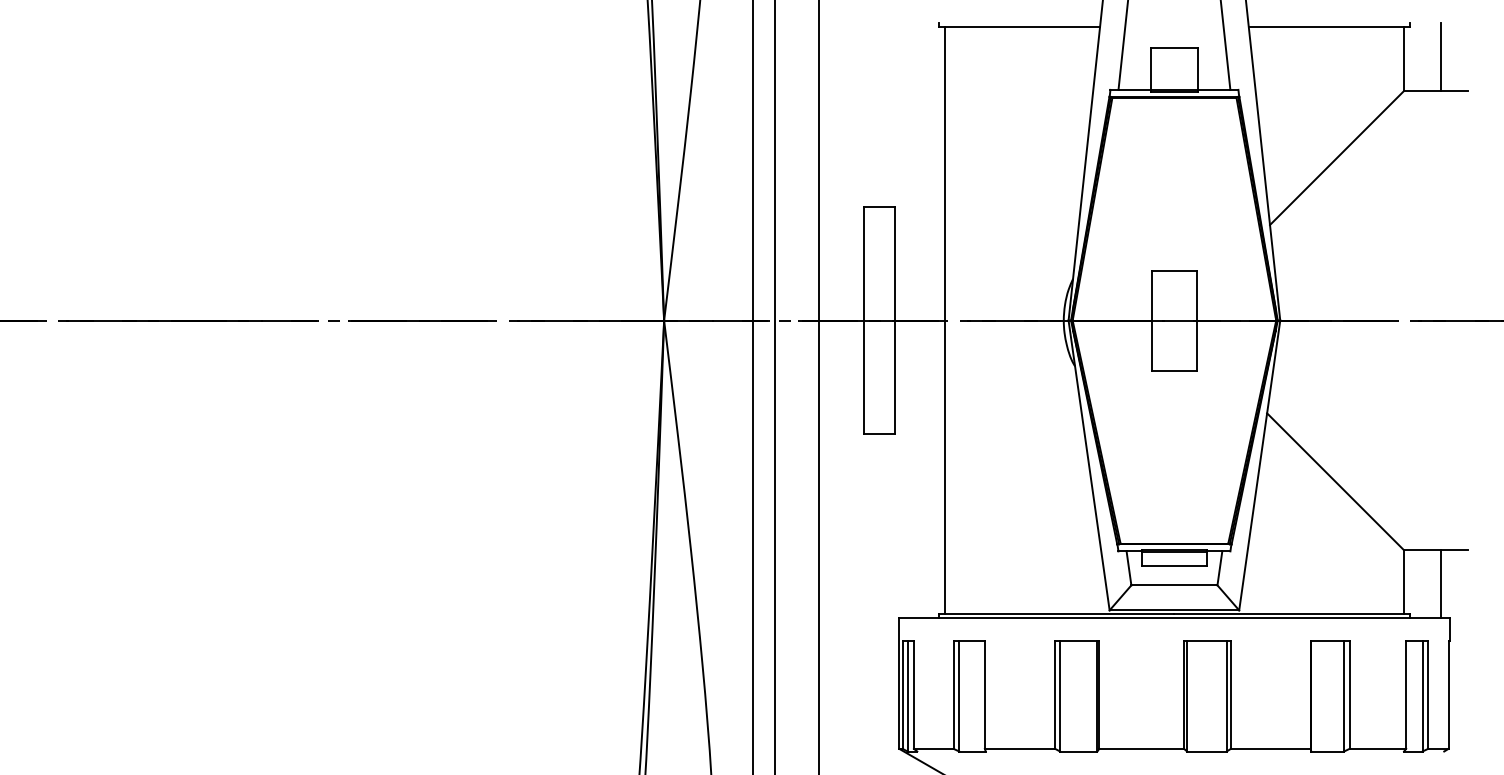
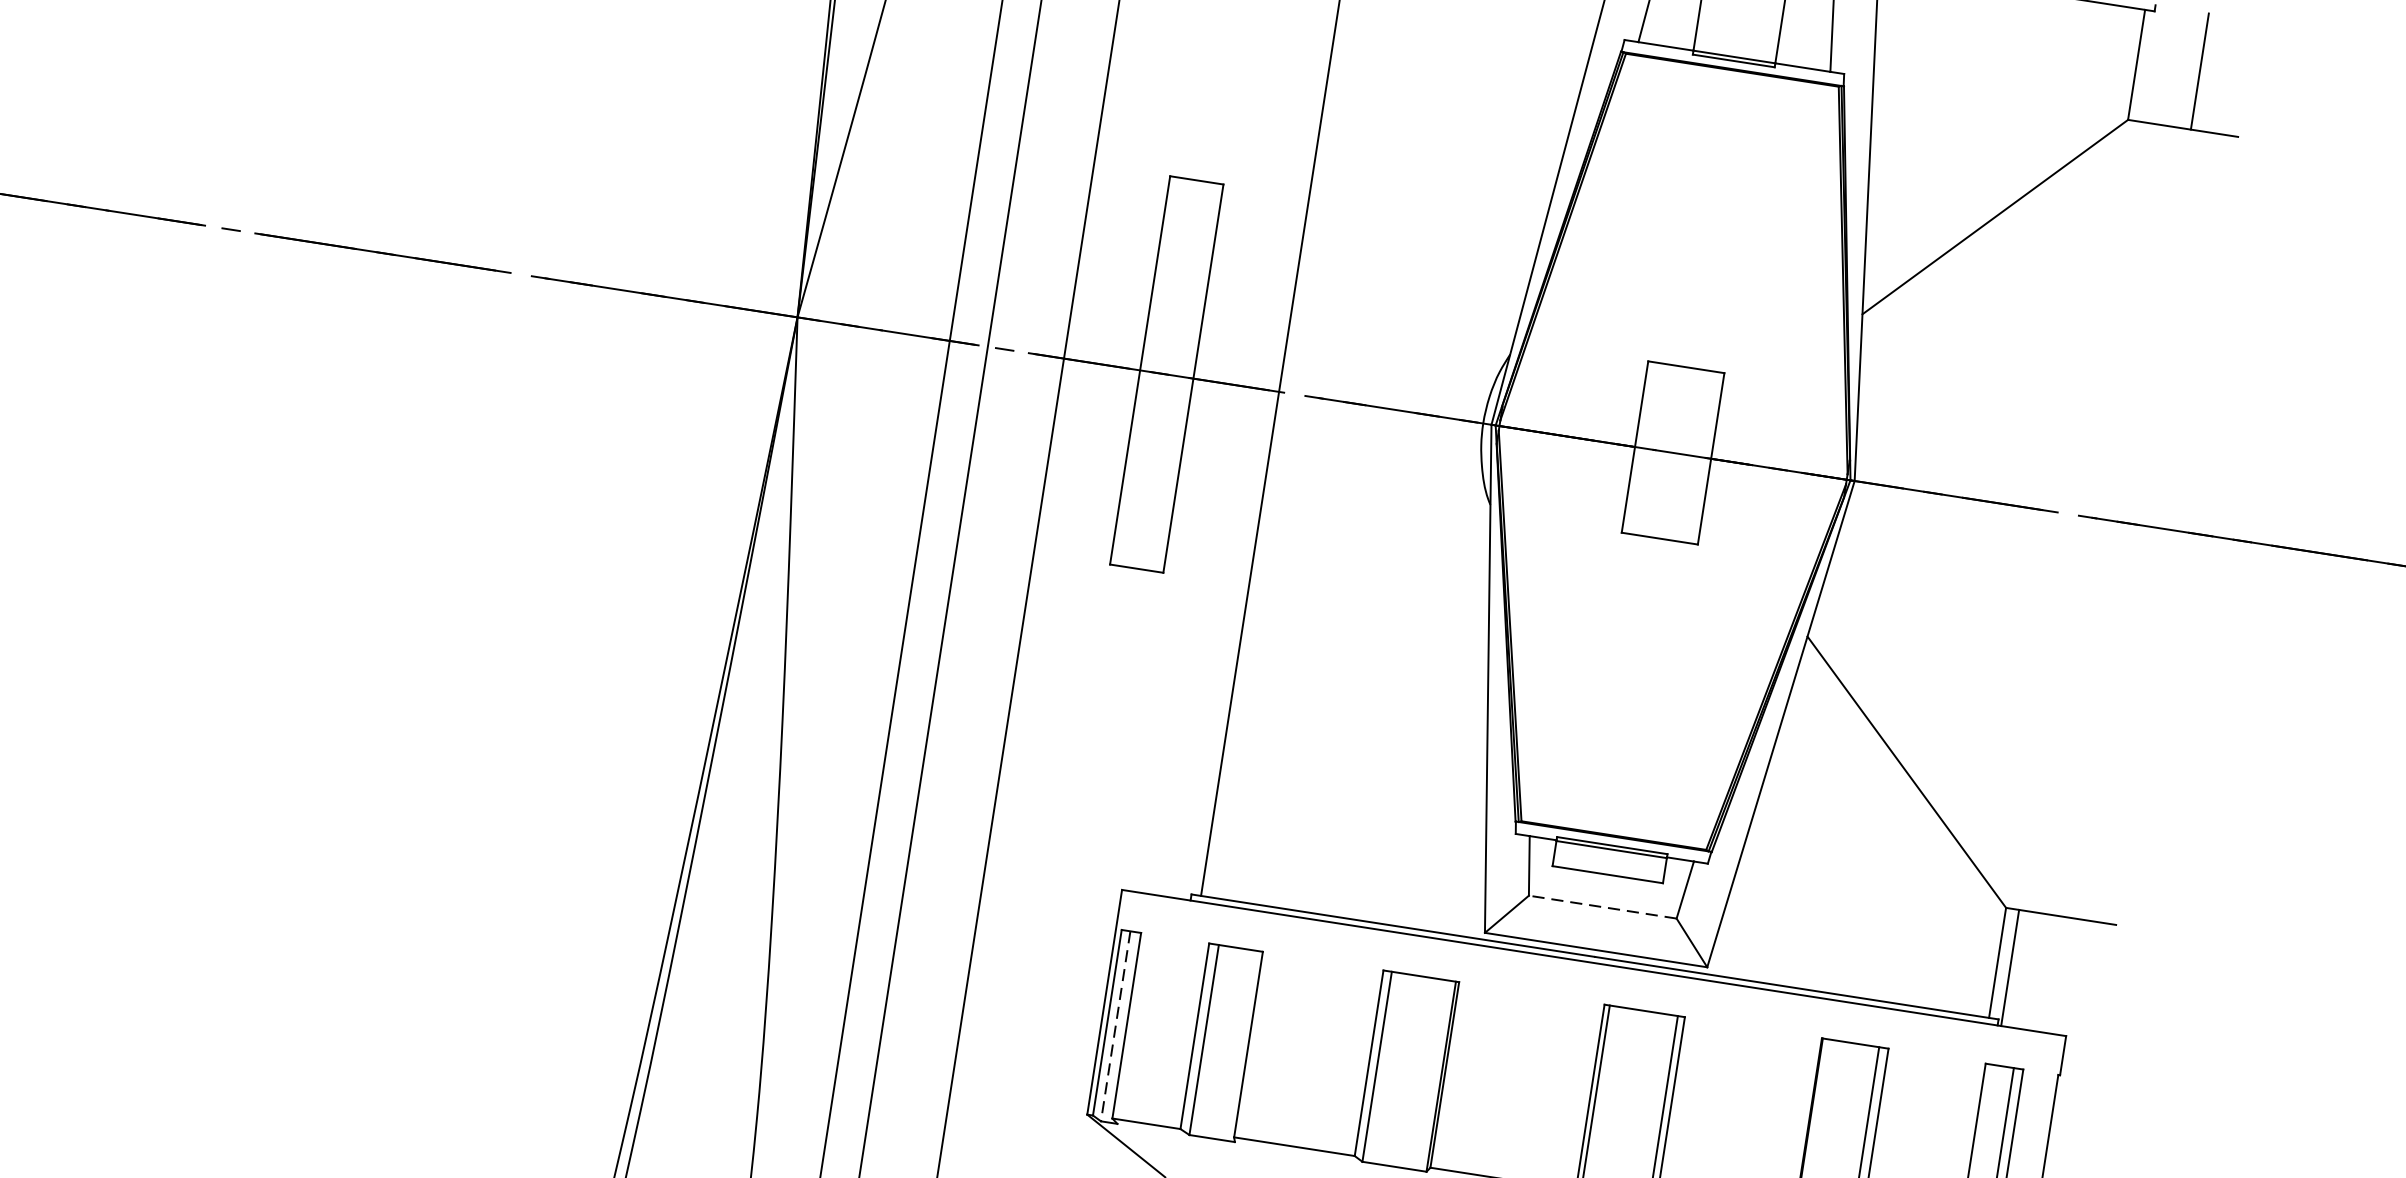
line: (1440, 583) -> (2010, 966), moved
line: (1173, 585) -> (1601, 907), solid -> dashed
line: (907, 696) -> (1115, 1026), solid -> dashed

